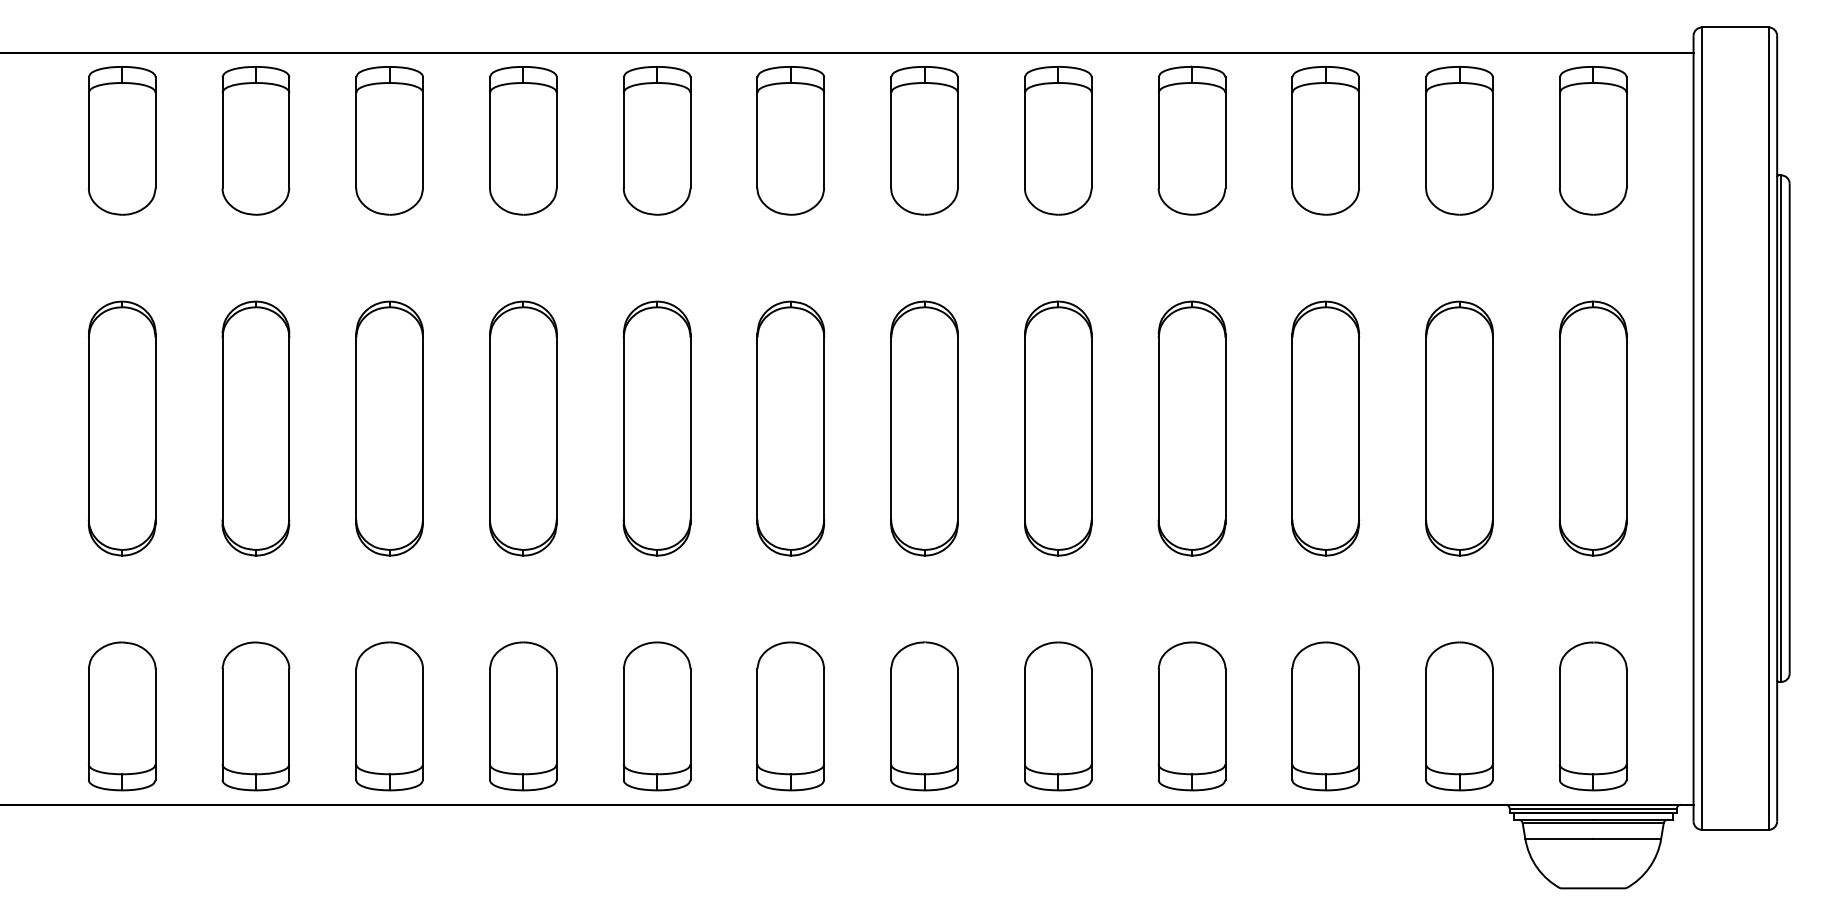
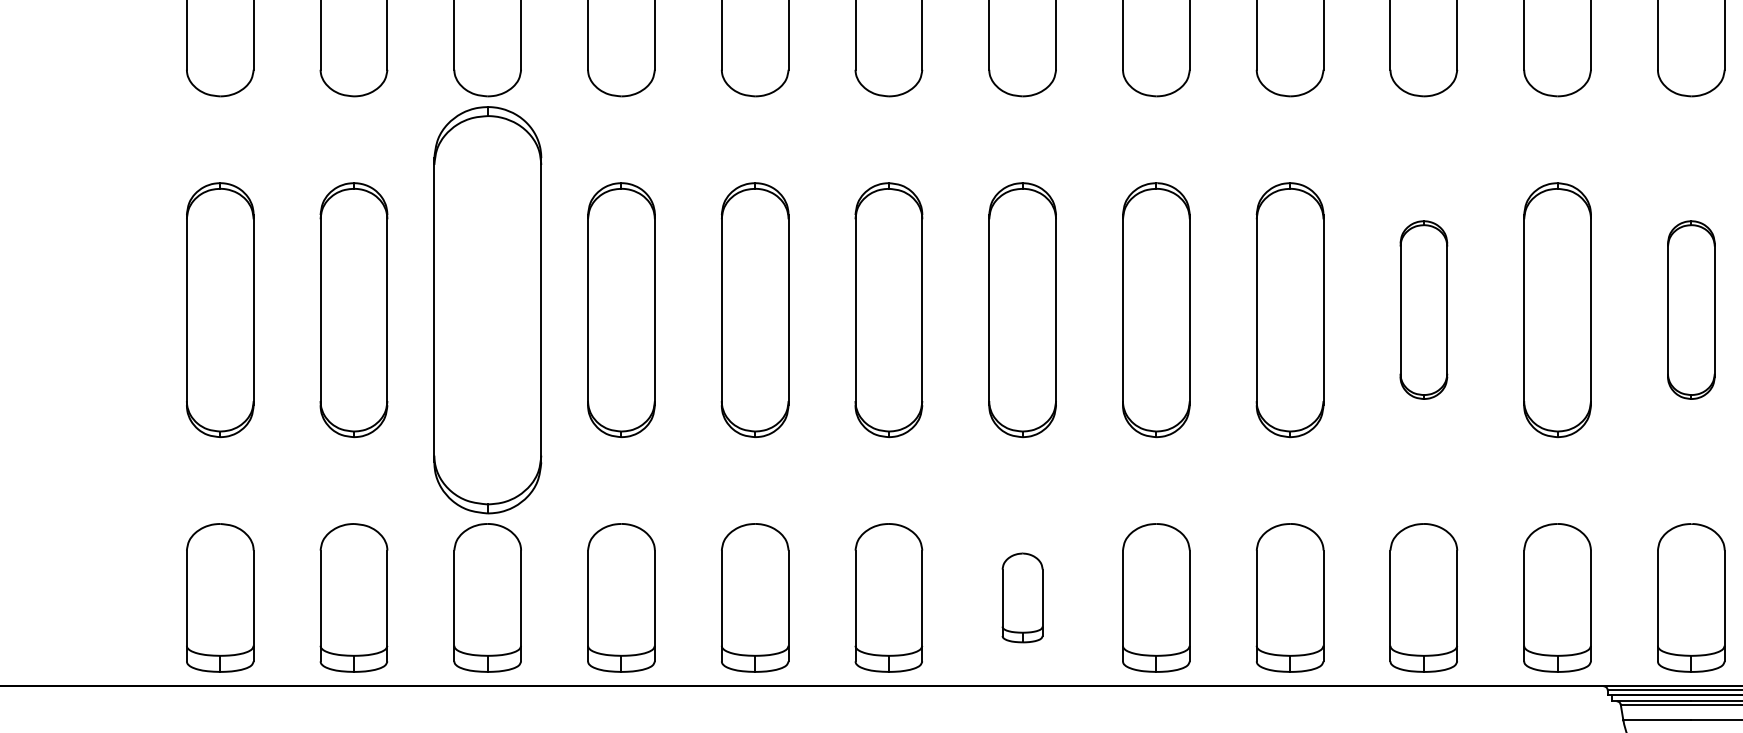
part: (389, 428) -> (487, 310), size x1.6
part: (1325, 428) -> (1423, 310), size x0.7
part: (1593, 428) -> (1691, 310), size x0.7
part: (924, 716) -> (1022, 598), size x0.6

